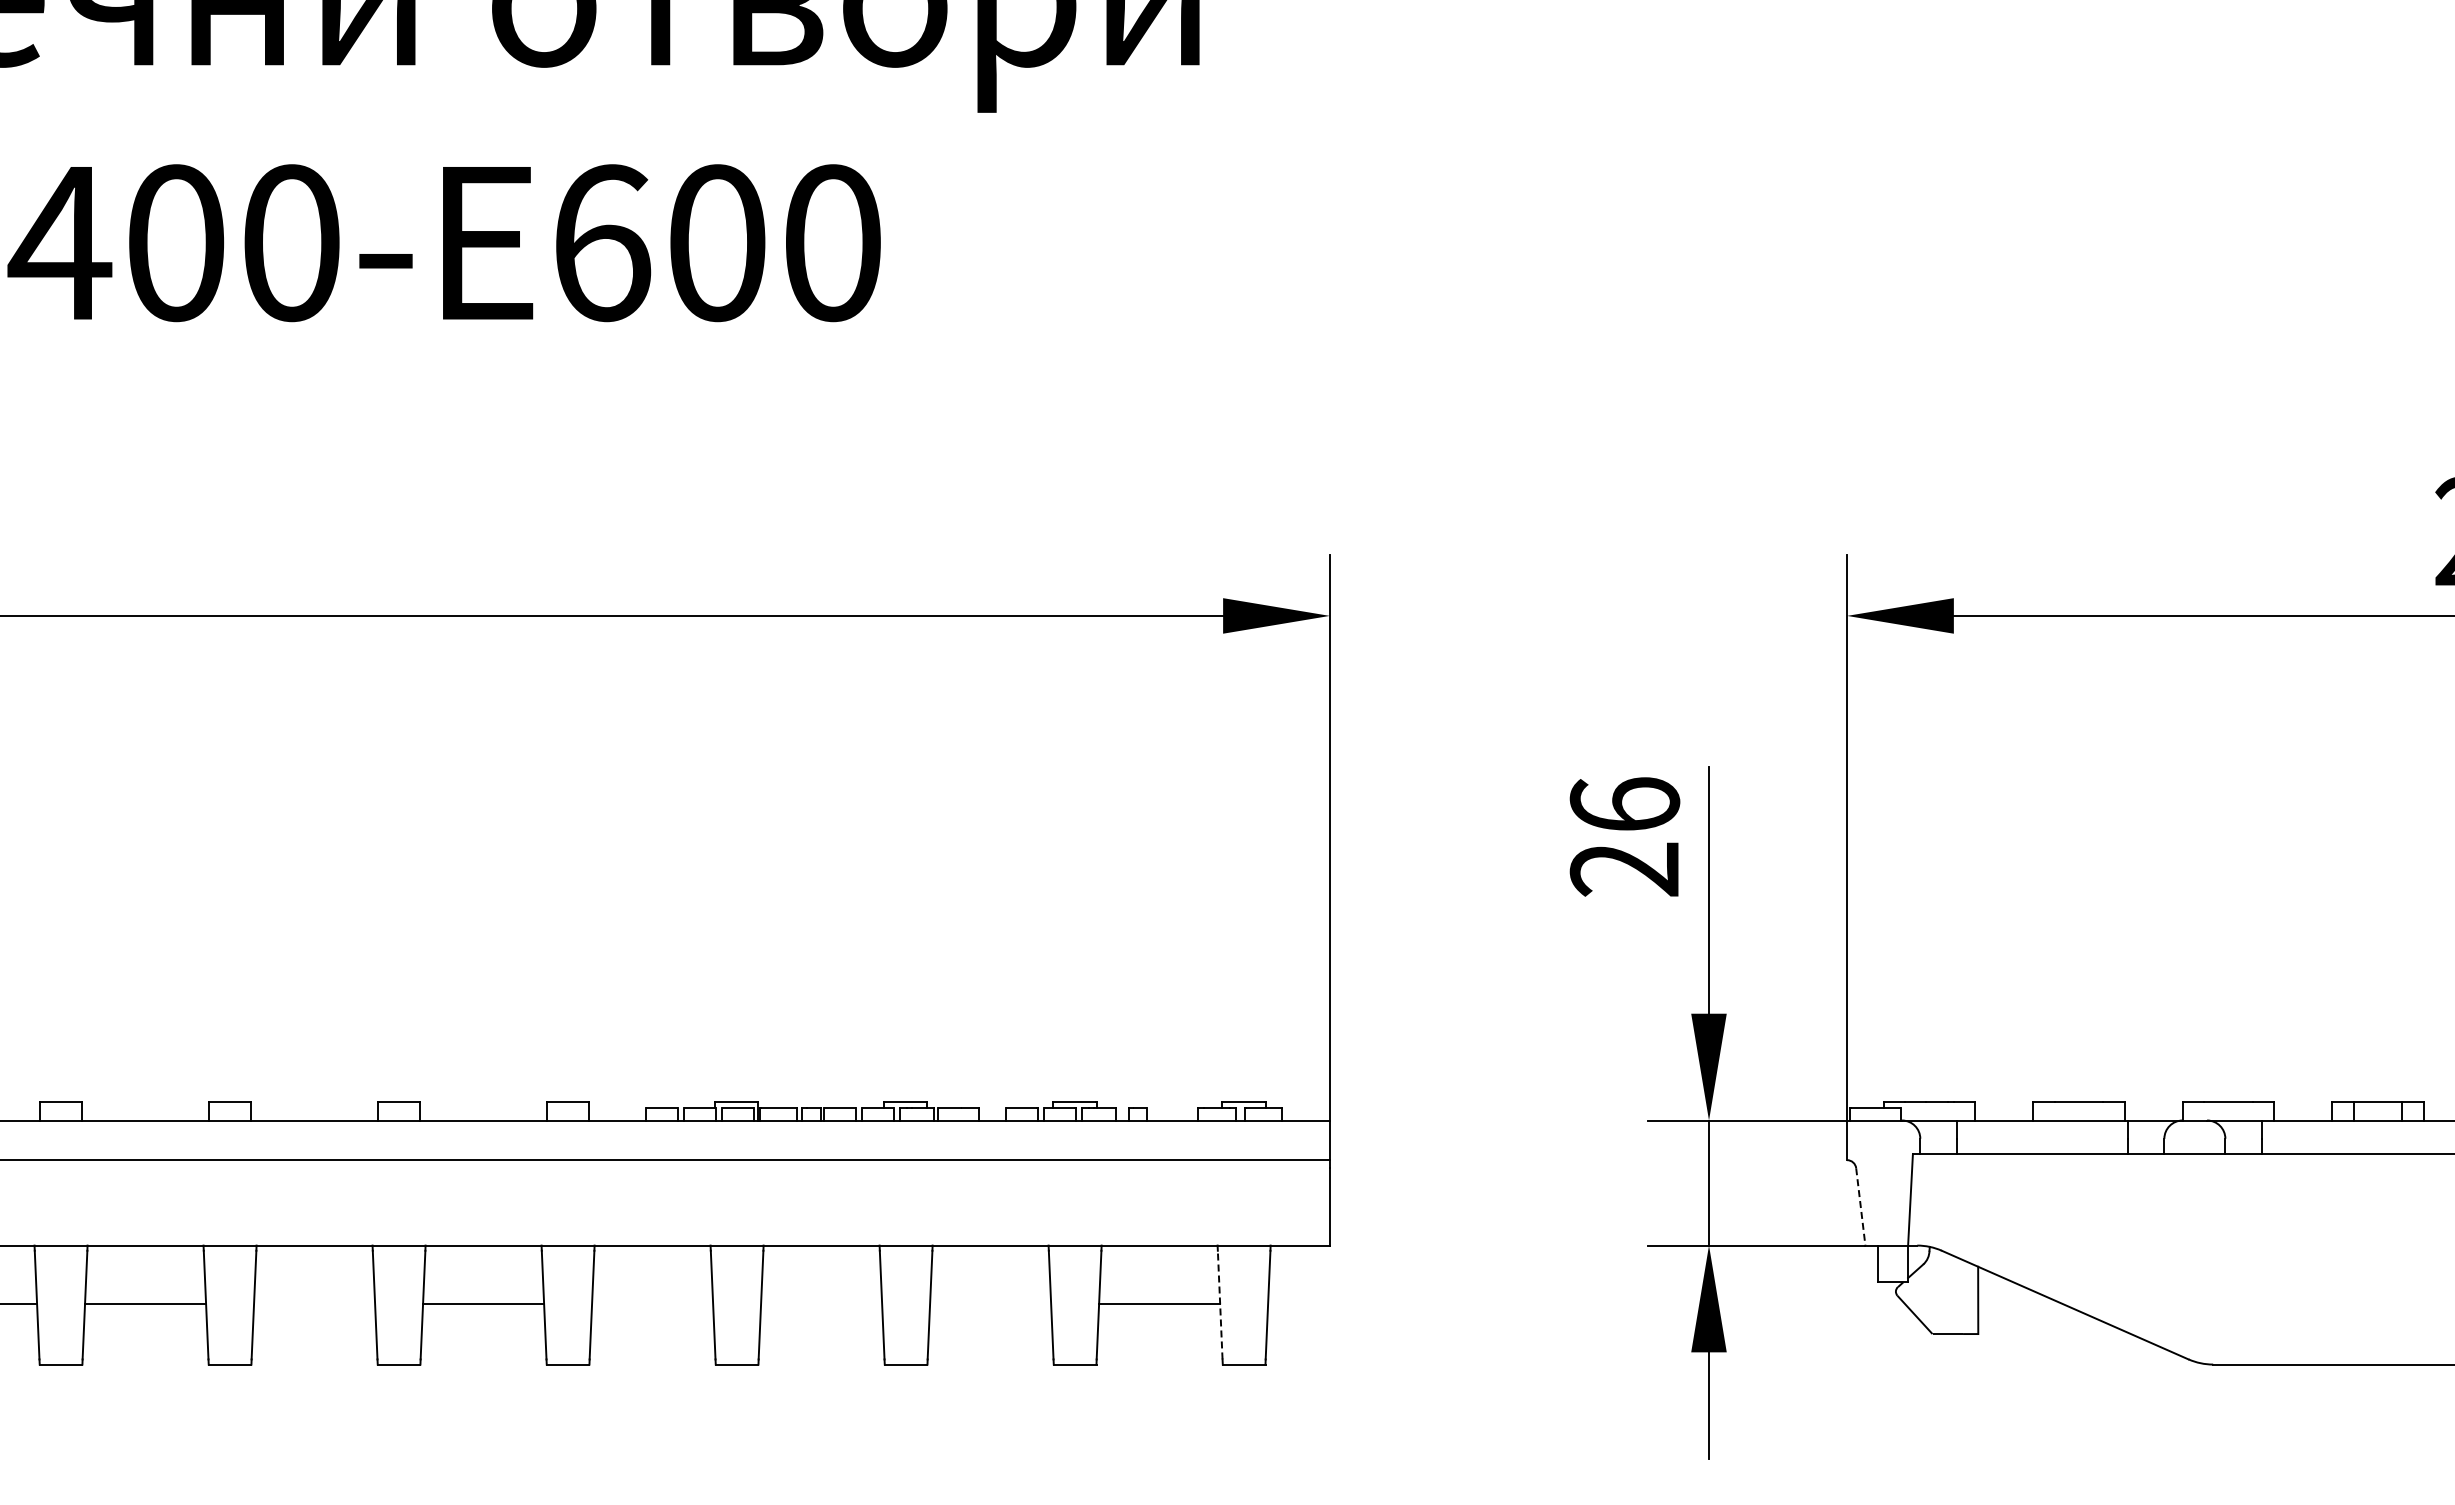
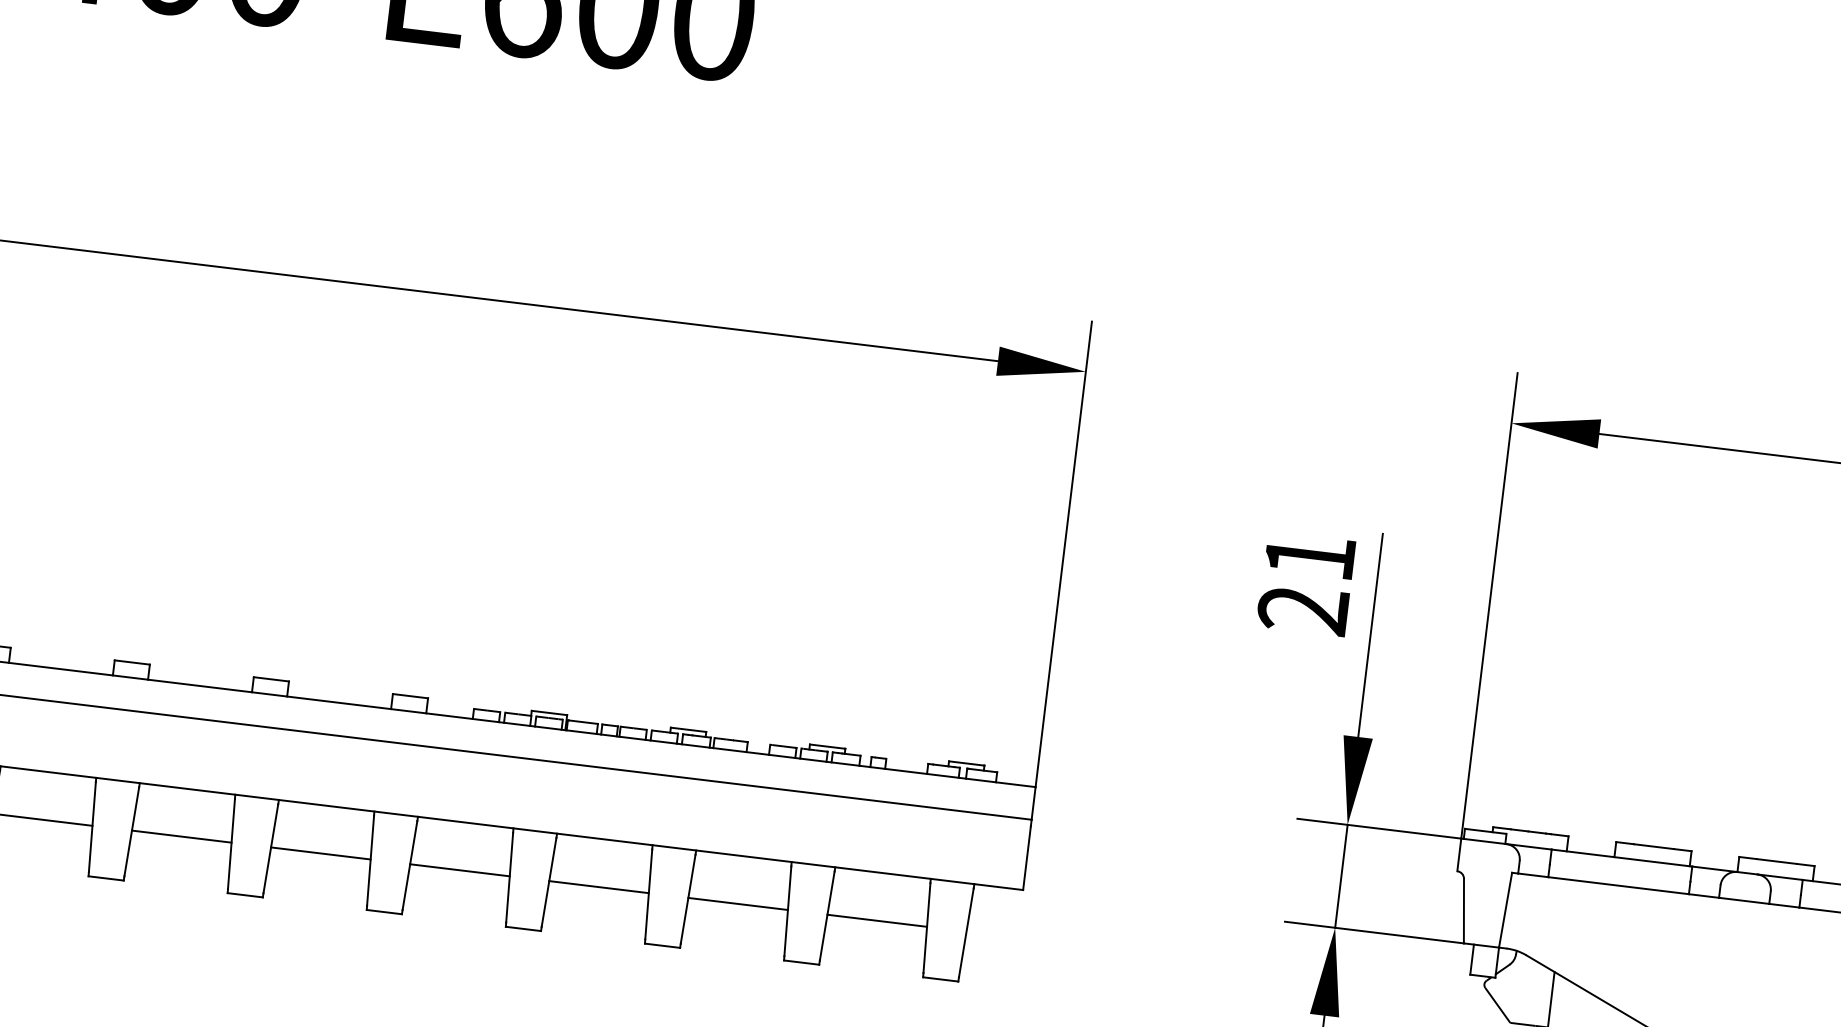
text: (1624, 803) -> (1309, 555), 26 -> 21
line: (1860, 1206) -> (1463, 910), dashed -> solid
line: (314, 1303) -> (181, 836), added
line: (652, 1303) -> (459, 870), added
line: (821, 1303) -> (598, 887), added
line: (990, 1303) -> (738, 903), added
line: (1220, 1304) -> (927, 927), dashed -> solid

